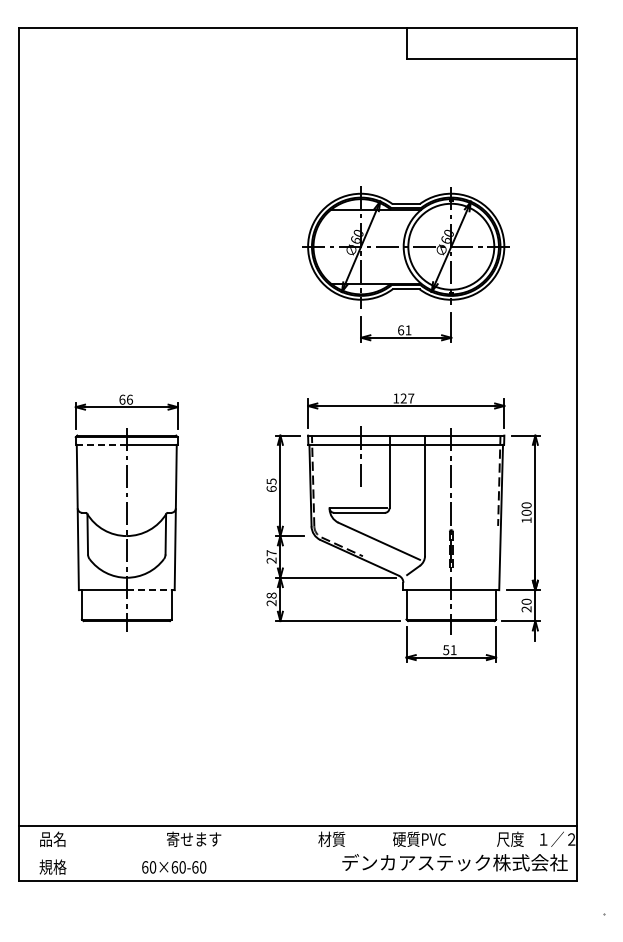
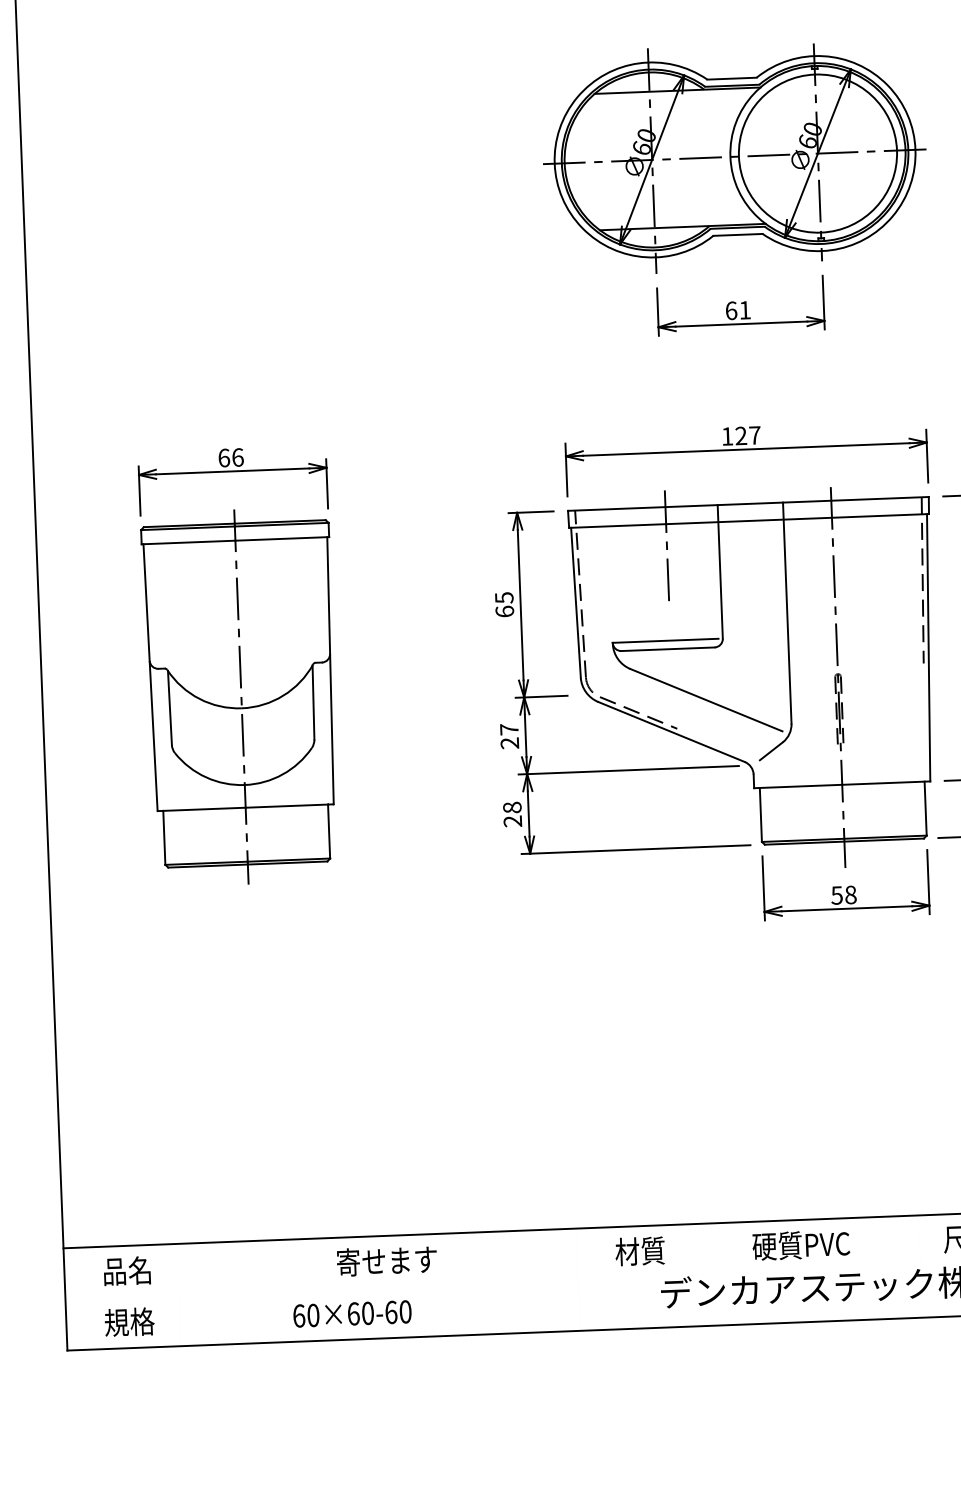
line: (100, 444) -> (187, 541), dashed -> solid
line: (149, 590) -> (287, 806), dashed -> solid
text: (453, 650) -> (850, 895), 51 -> 58

